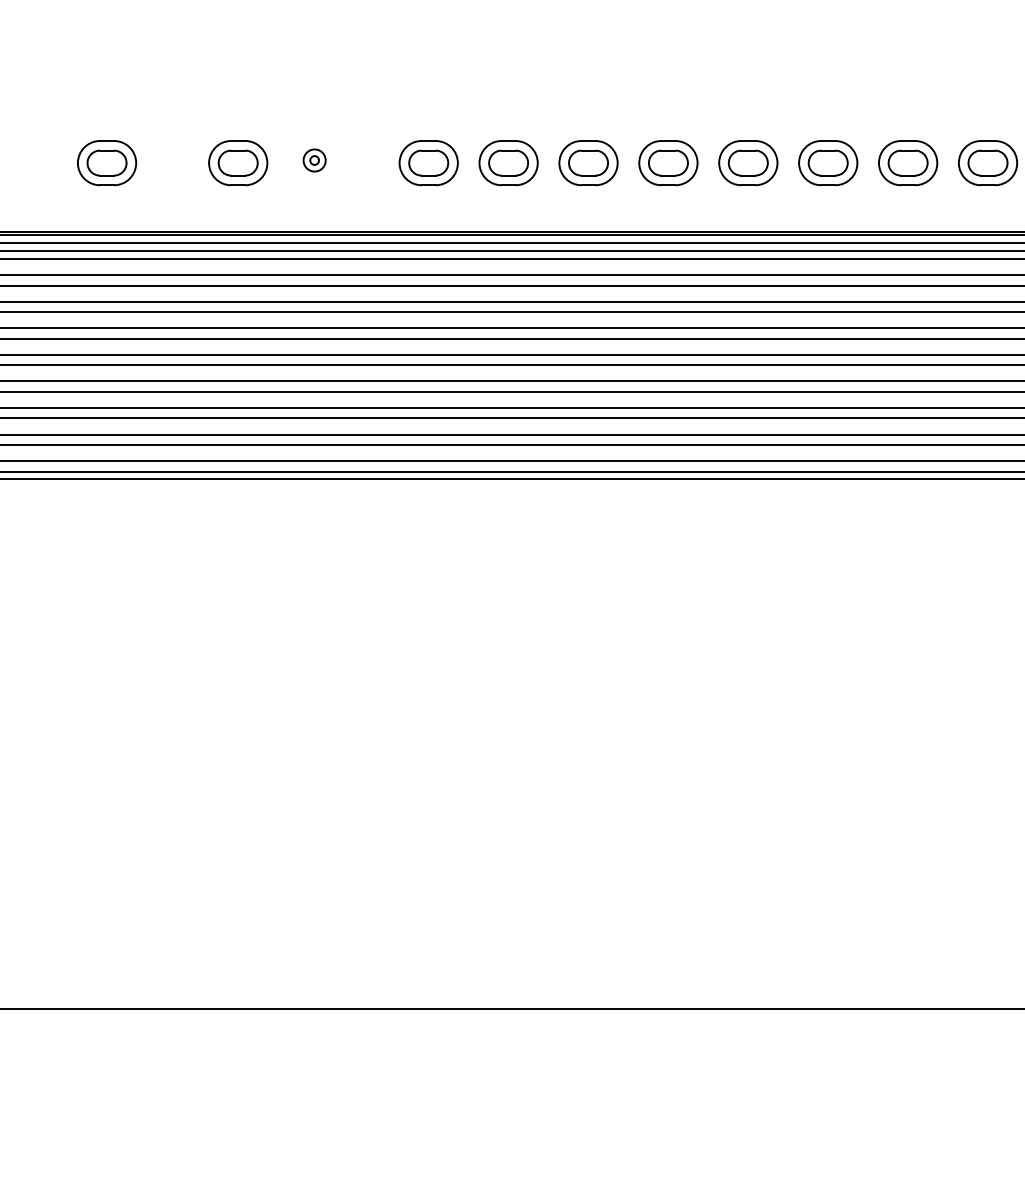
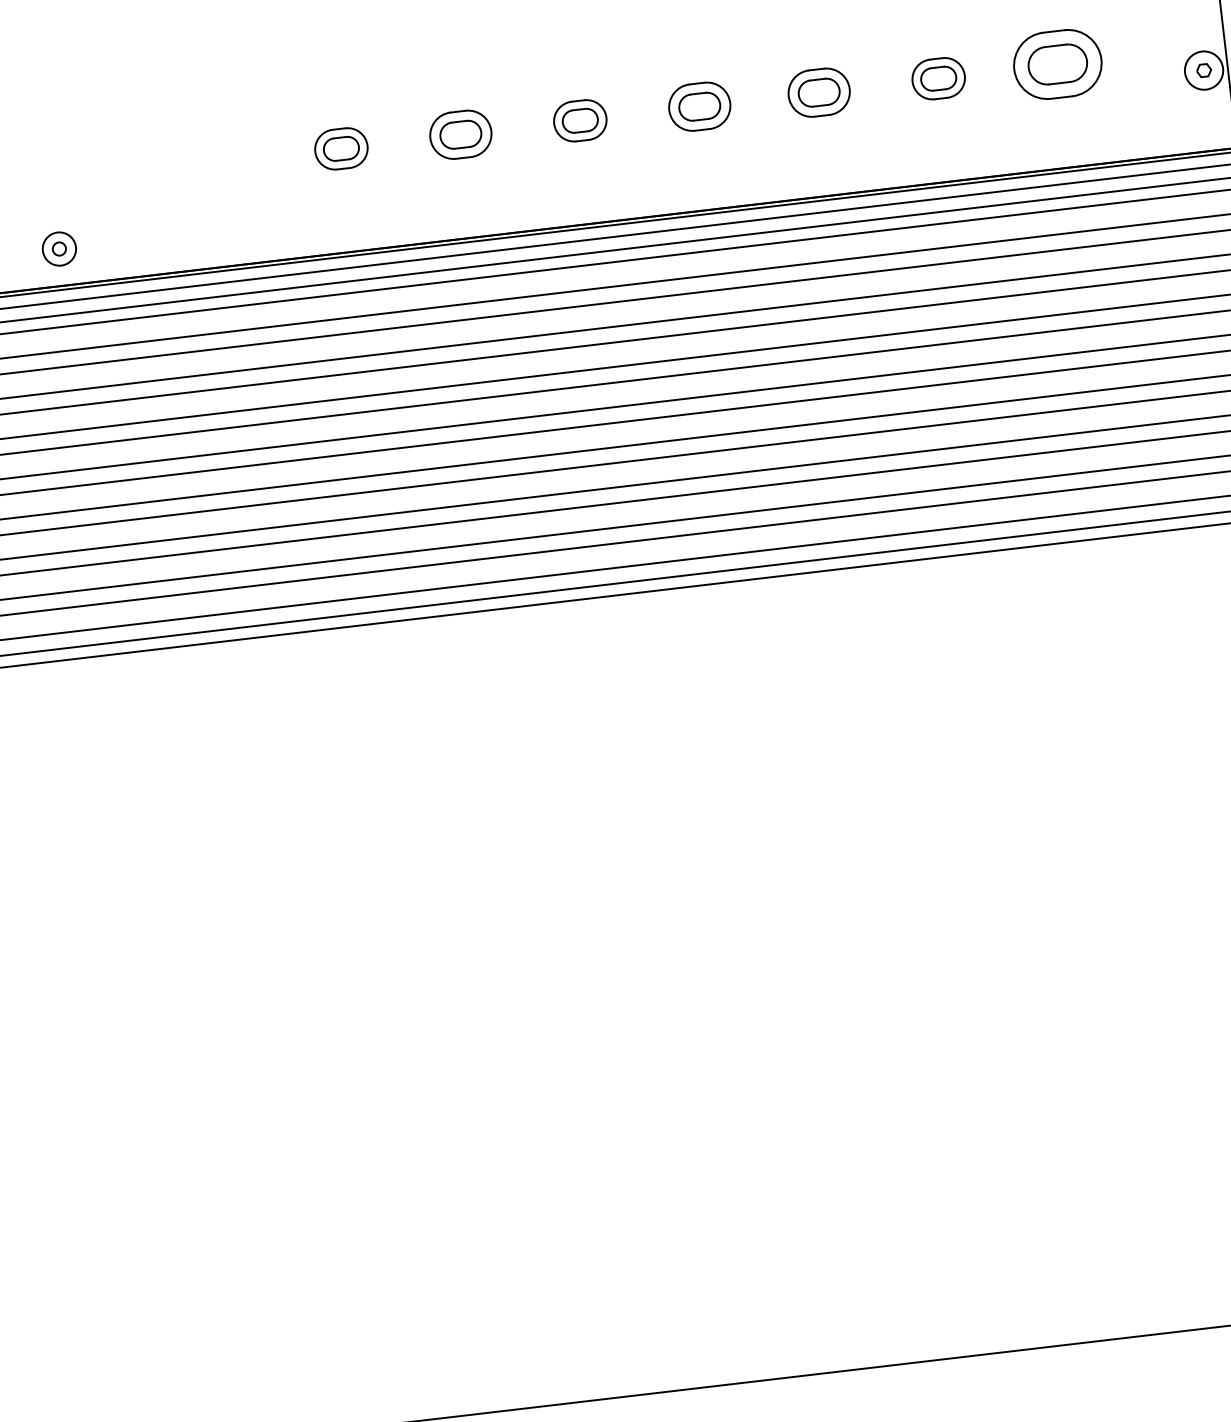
part: (314, 160) -> (59, 249), moved
part: (428, 163) -> (221, 163), removed
part: (508, 163) -> (341, 149), size x0.6
part: (588, 163) -> (460, 135), size x0.7
part: (668, 163) -> (580, 121), size x0.6
part: (748, 163) -> (699, 107), size x0.7
part: (828, 163) -> (819, 93), size x0.7
part: (908, 163) -> (939, 79), size x0.6

